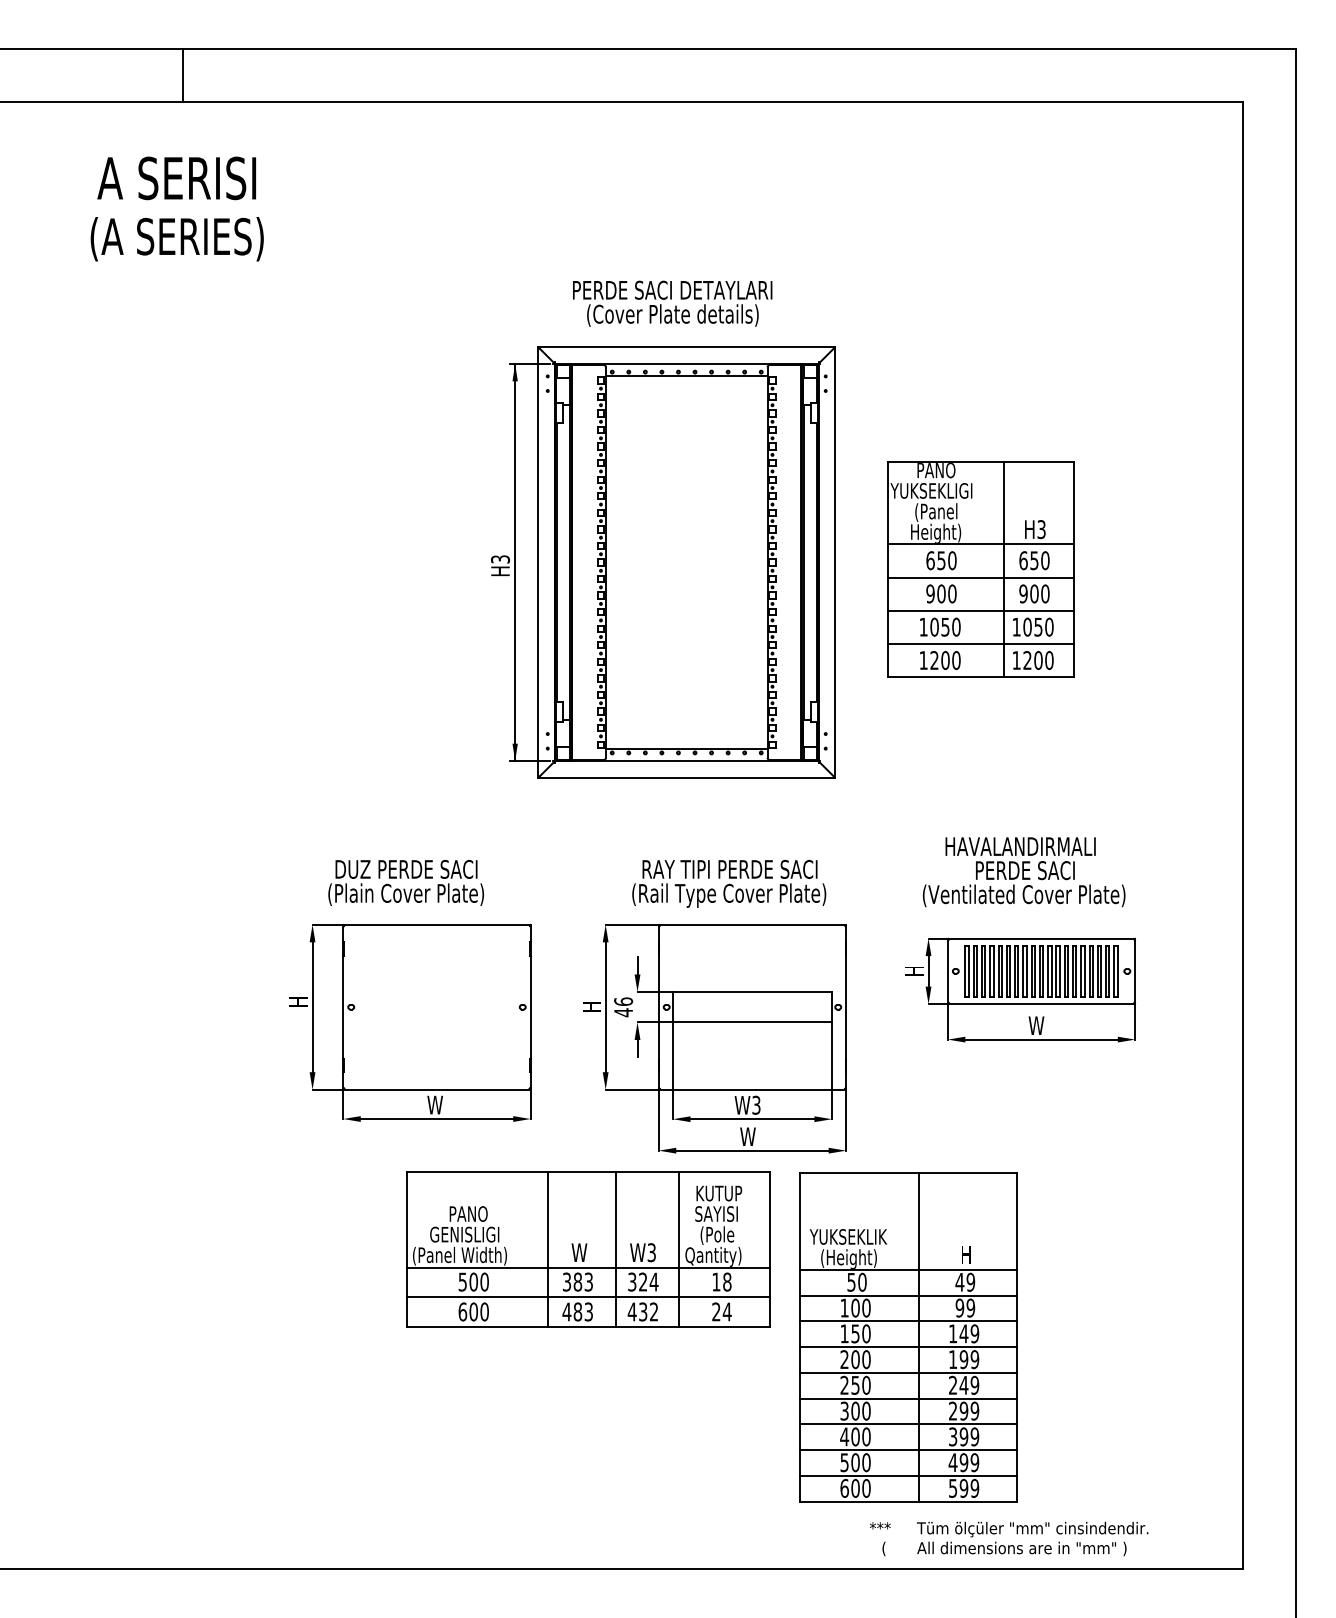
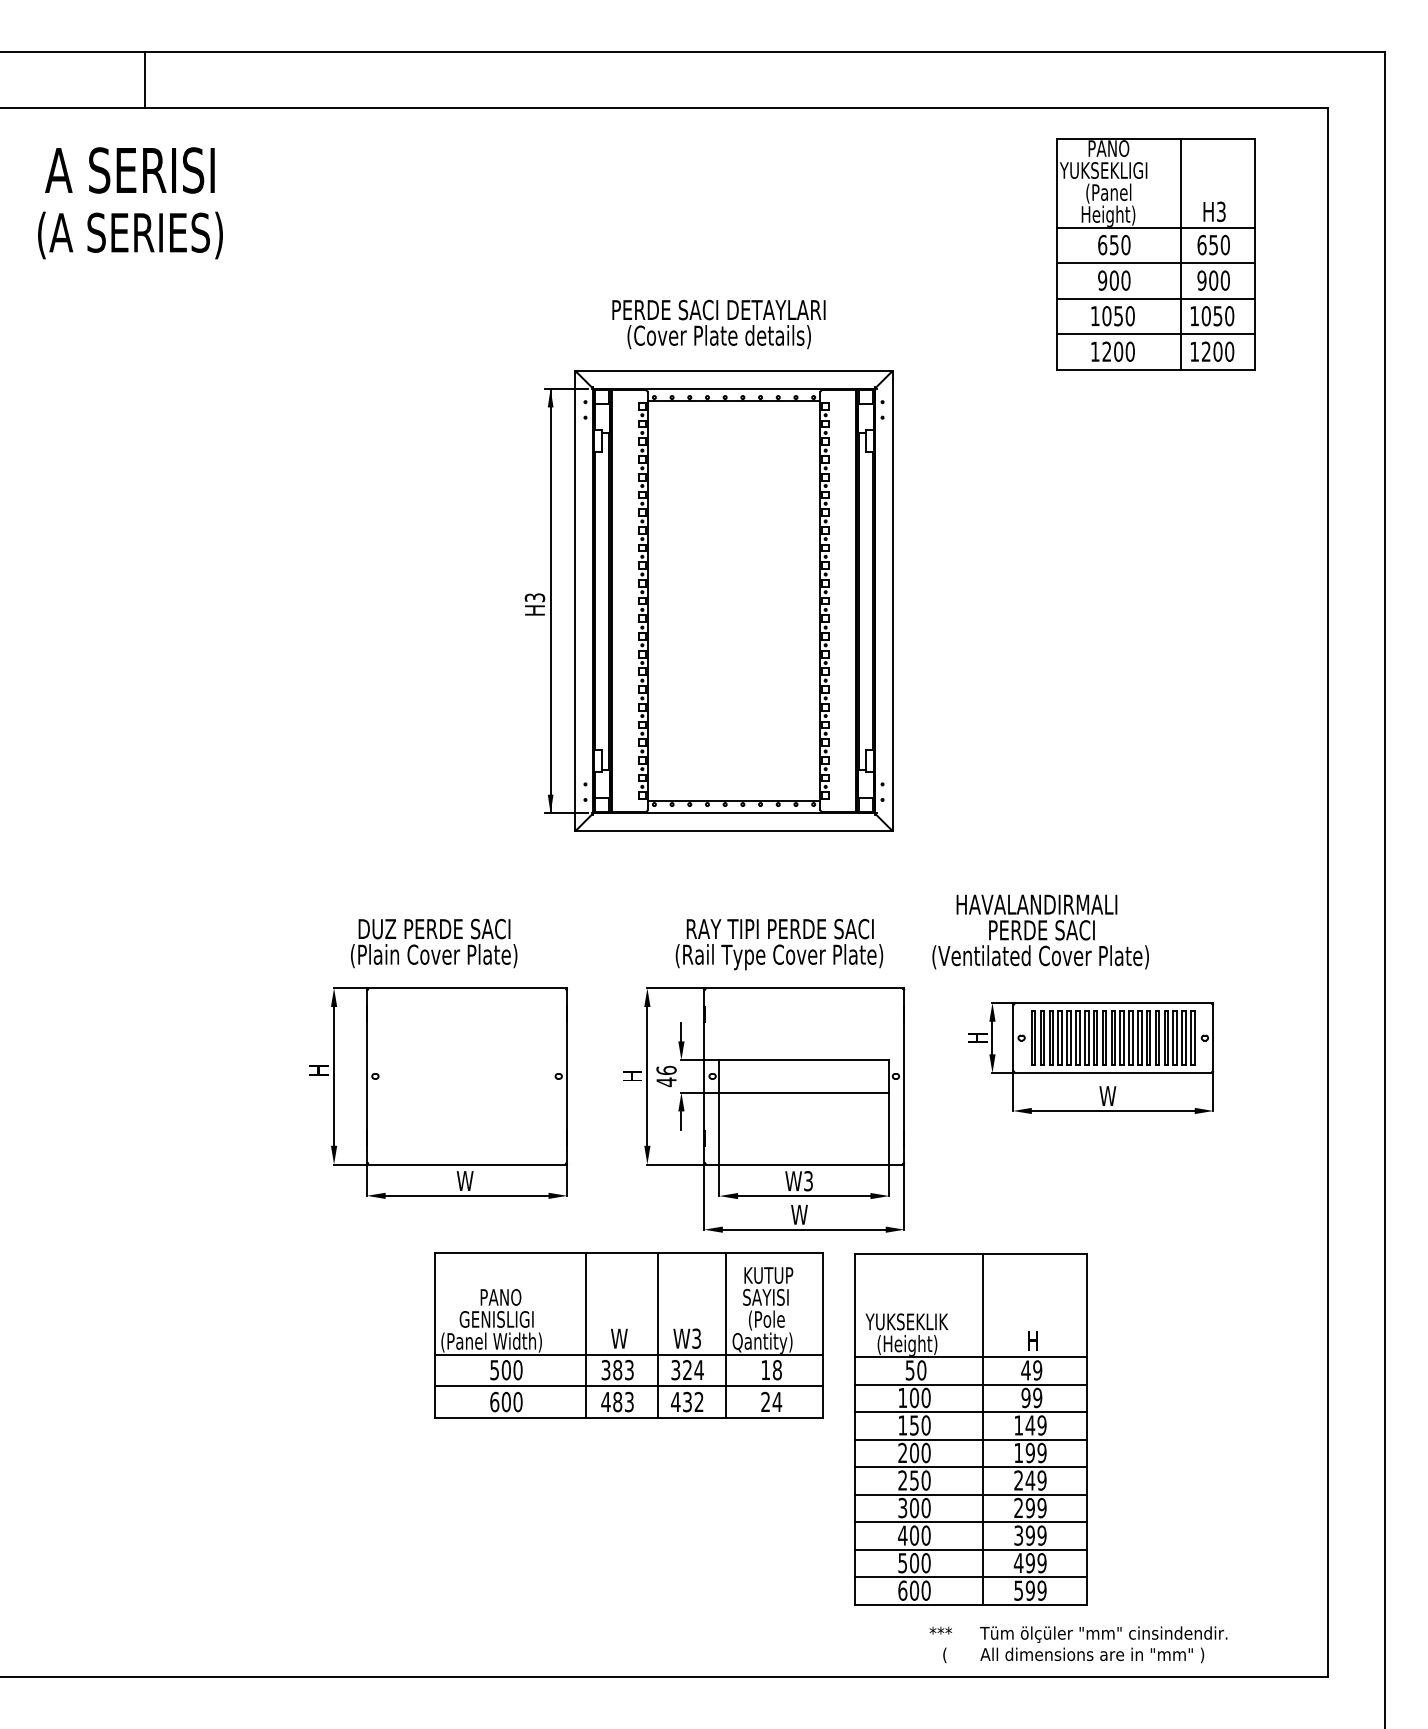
line: (182, 74) -> (144, 79), moved
text: (177, 209) -> (130, 203), moved
part: (980, 569) -> (1155, 254), moved
text: (1023, 871) -> (1040, 931), moved

